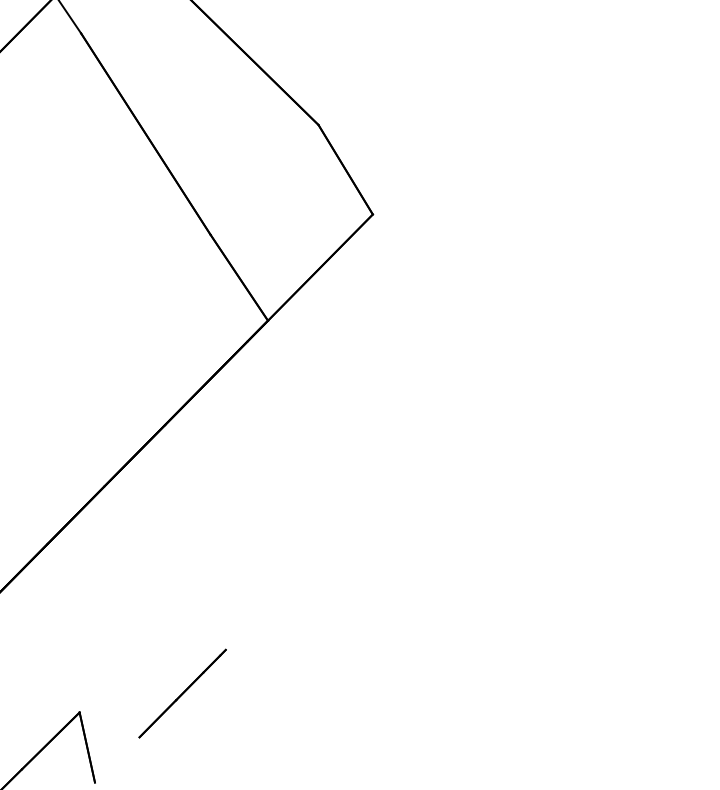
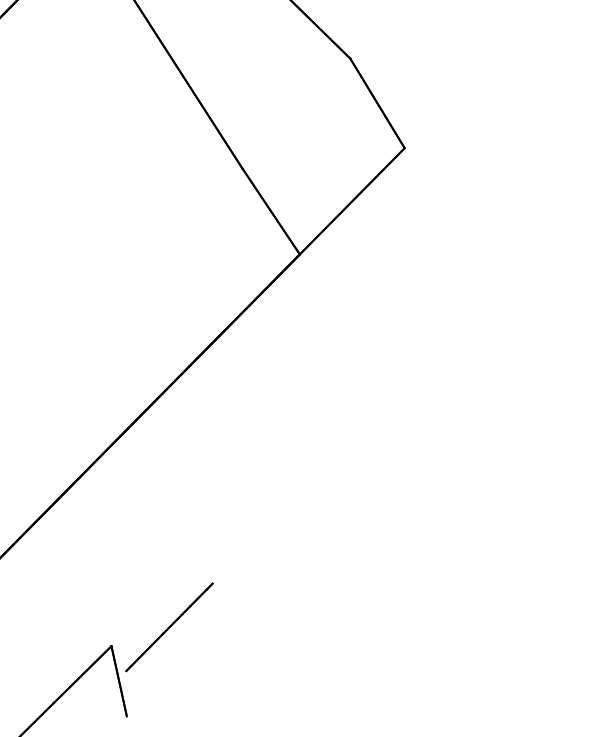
line: (182, 693) -> (169, 627), moved

